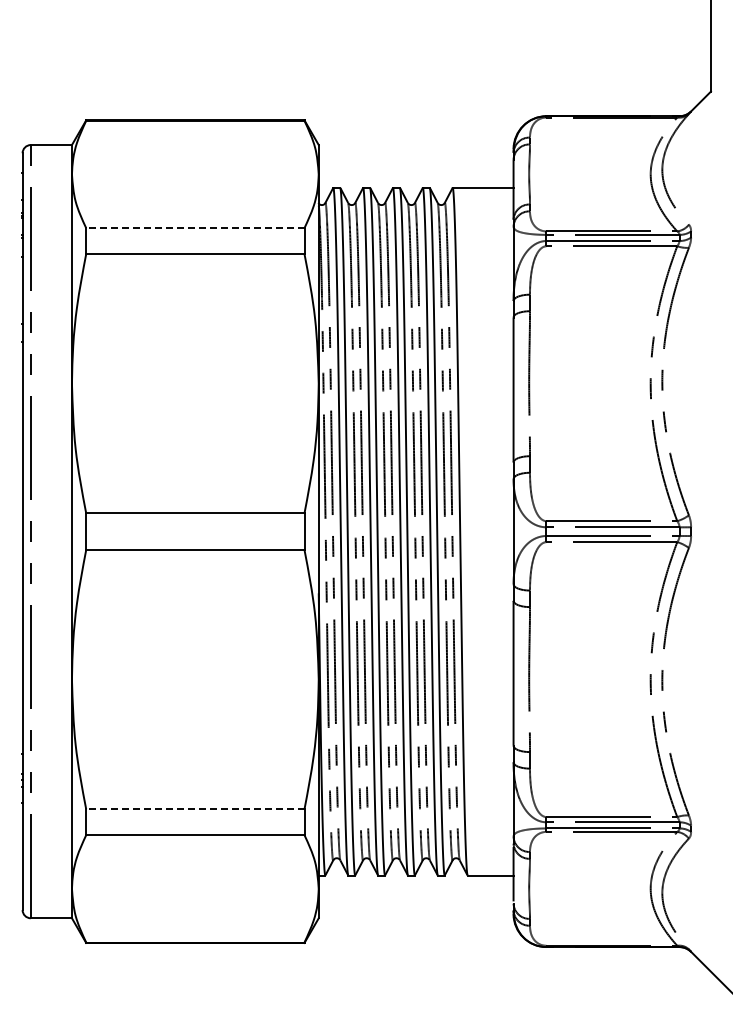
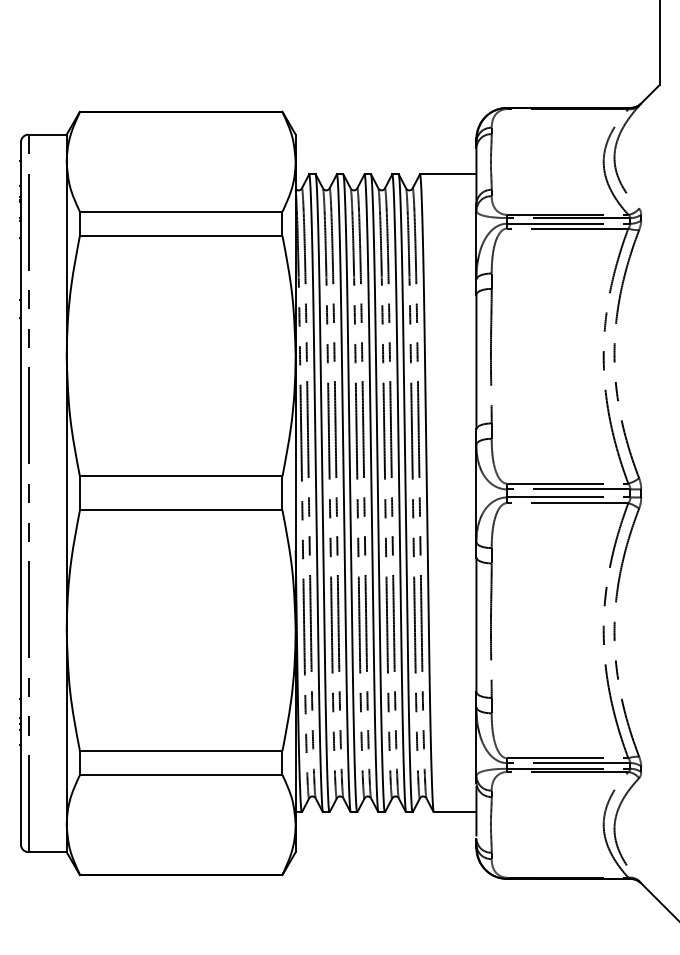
line: (194, 228) -> (180, 212), dashed -> solid
line: (194, 809) -> (180, 751), dashed -> solid

